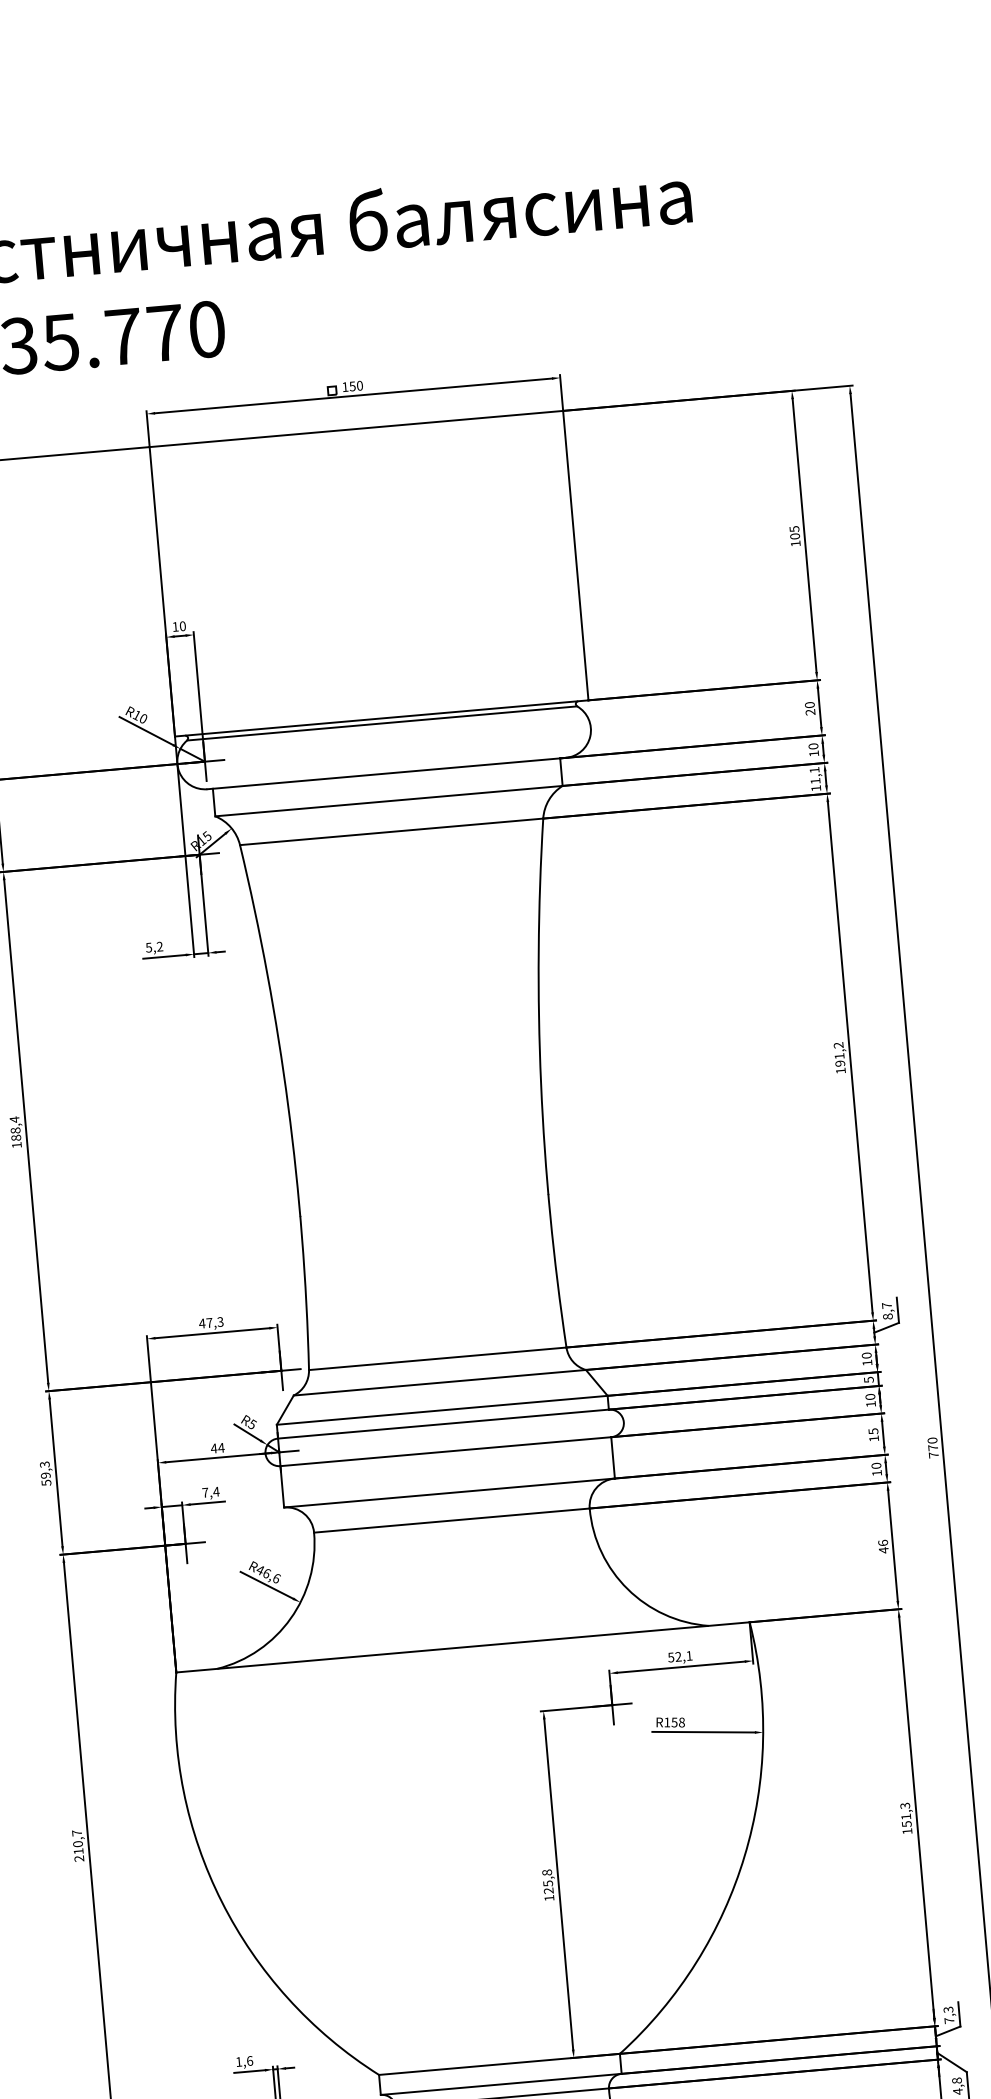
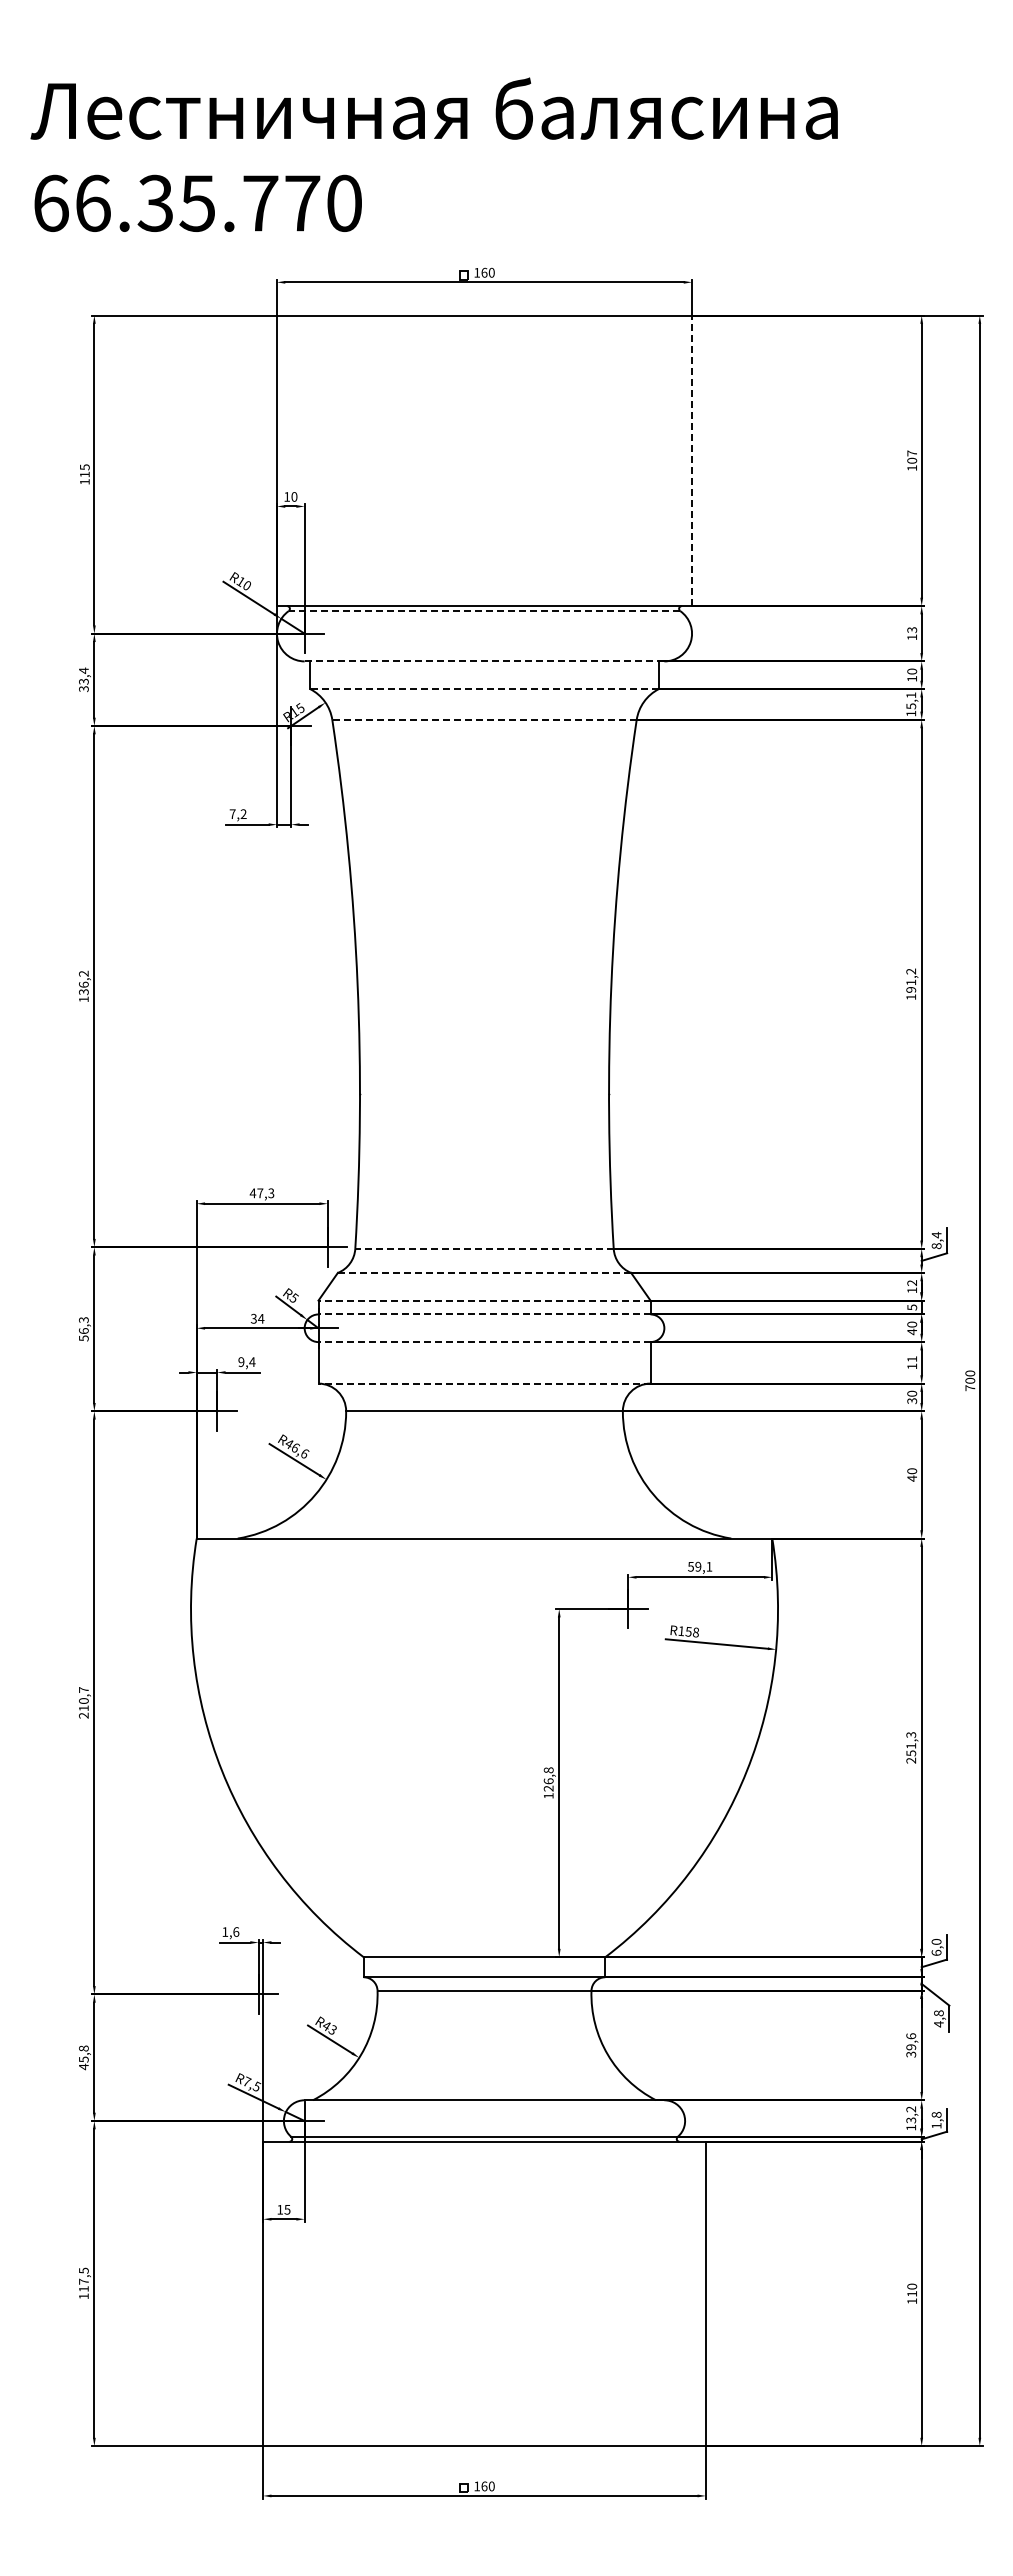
text: (352, 386) -> (484, 272), 150 -> 160
text: (794, 529) -> (912, 453), 105 -> 107
line: (576, 555) -> (692, 460), solid -> dashed
text: (809, 708) -> (911, 633), 20 -> 13
line: (382, 723) -> (484, 611), solid -> dashed
line: (386, 773) -> (484, 661), solid -> dashed
text: (815, 781) -> (911, 706), 11,1 -> 15,1
line: (388, 801) -> (484, 689), solid -> dashed
line: (391, 831) -> (484, 719), solid -> dashed
text: (148, 948) -> (232, 814), 5,2 -> 7,2
text: (15, 1128) -> (83, 982), 188,4 -> 136,2
text: (886, 1305) -> (936, 1234), 8,7 -> 8,4
text: (867, 1355) -> (912, 1283), 10 -> 12
line: (437, 1358) -> (484, 1248), solid -> dashed
line: (439, 1382) -> (484, 1272), solid -> dashed
text: (870, 1403) -> (911, 1331), 10 -> 40
line: (442, 1410) -> (484, 1300), solid -> dashed
line: (443, 1424) -> (484, 1314), solid -> dashed
text: (873, 1431) -> (912, 1359), 15 -> 11
text: (933, 1447) -> (970, 1380), 770 -> 700
text: (213, 1448) -> (253, 1318), 44 -> 34
line: (445, 1452) -> (484, 1342), solid -> dashed
text: (877, 1473) -> (912, 1401), 10 -> 30
text: (45, 1476) -> (83, 1331), 59,3 -> 56,3
line: (449, 1492) -> (484, 1383), solid -> dashed
text: (205, 1493) -> (241, 1362), 7,4 -> 9,4
text: (882, 1543) -> (911, 1471), 46 -> 40
text: (678, 1656) -> (698, 1566), 52,1 -> 59,1
text: (906, 1831) -> (910, 1760), 151,3 -> 251,3
text: (547, 1883) -> (548, 1781), 125,8 -> 126,8
text: (948, 2014) -> (936, 1946), 7,3 -> 6,0

